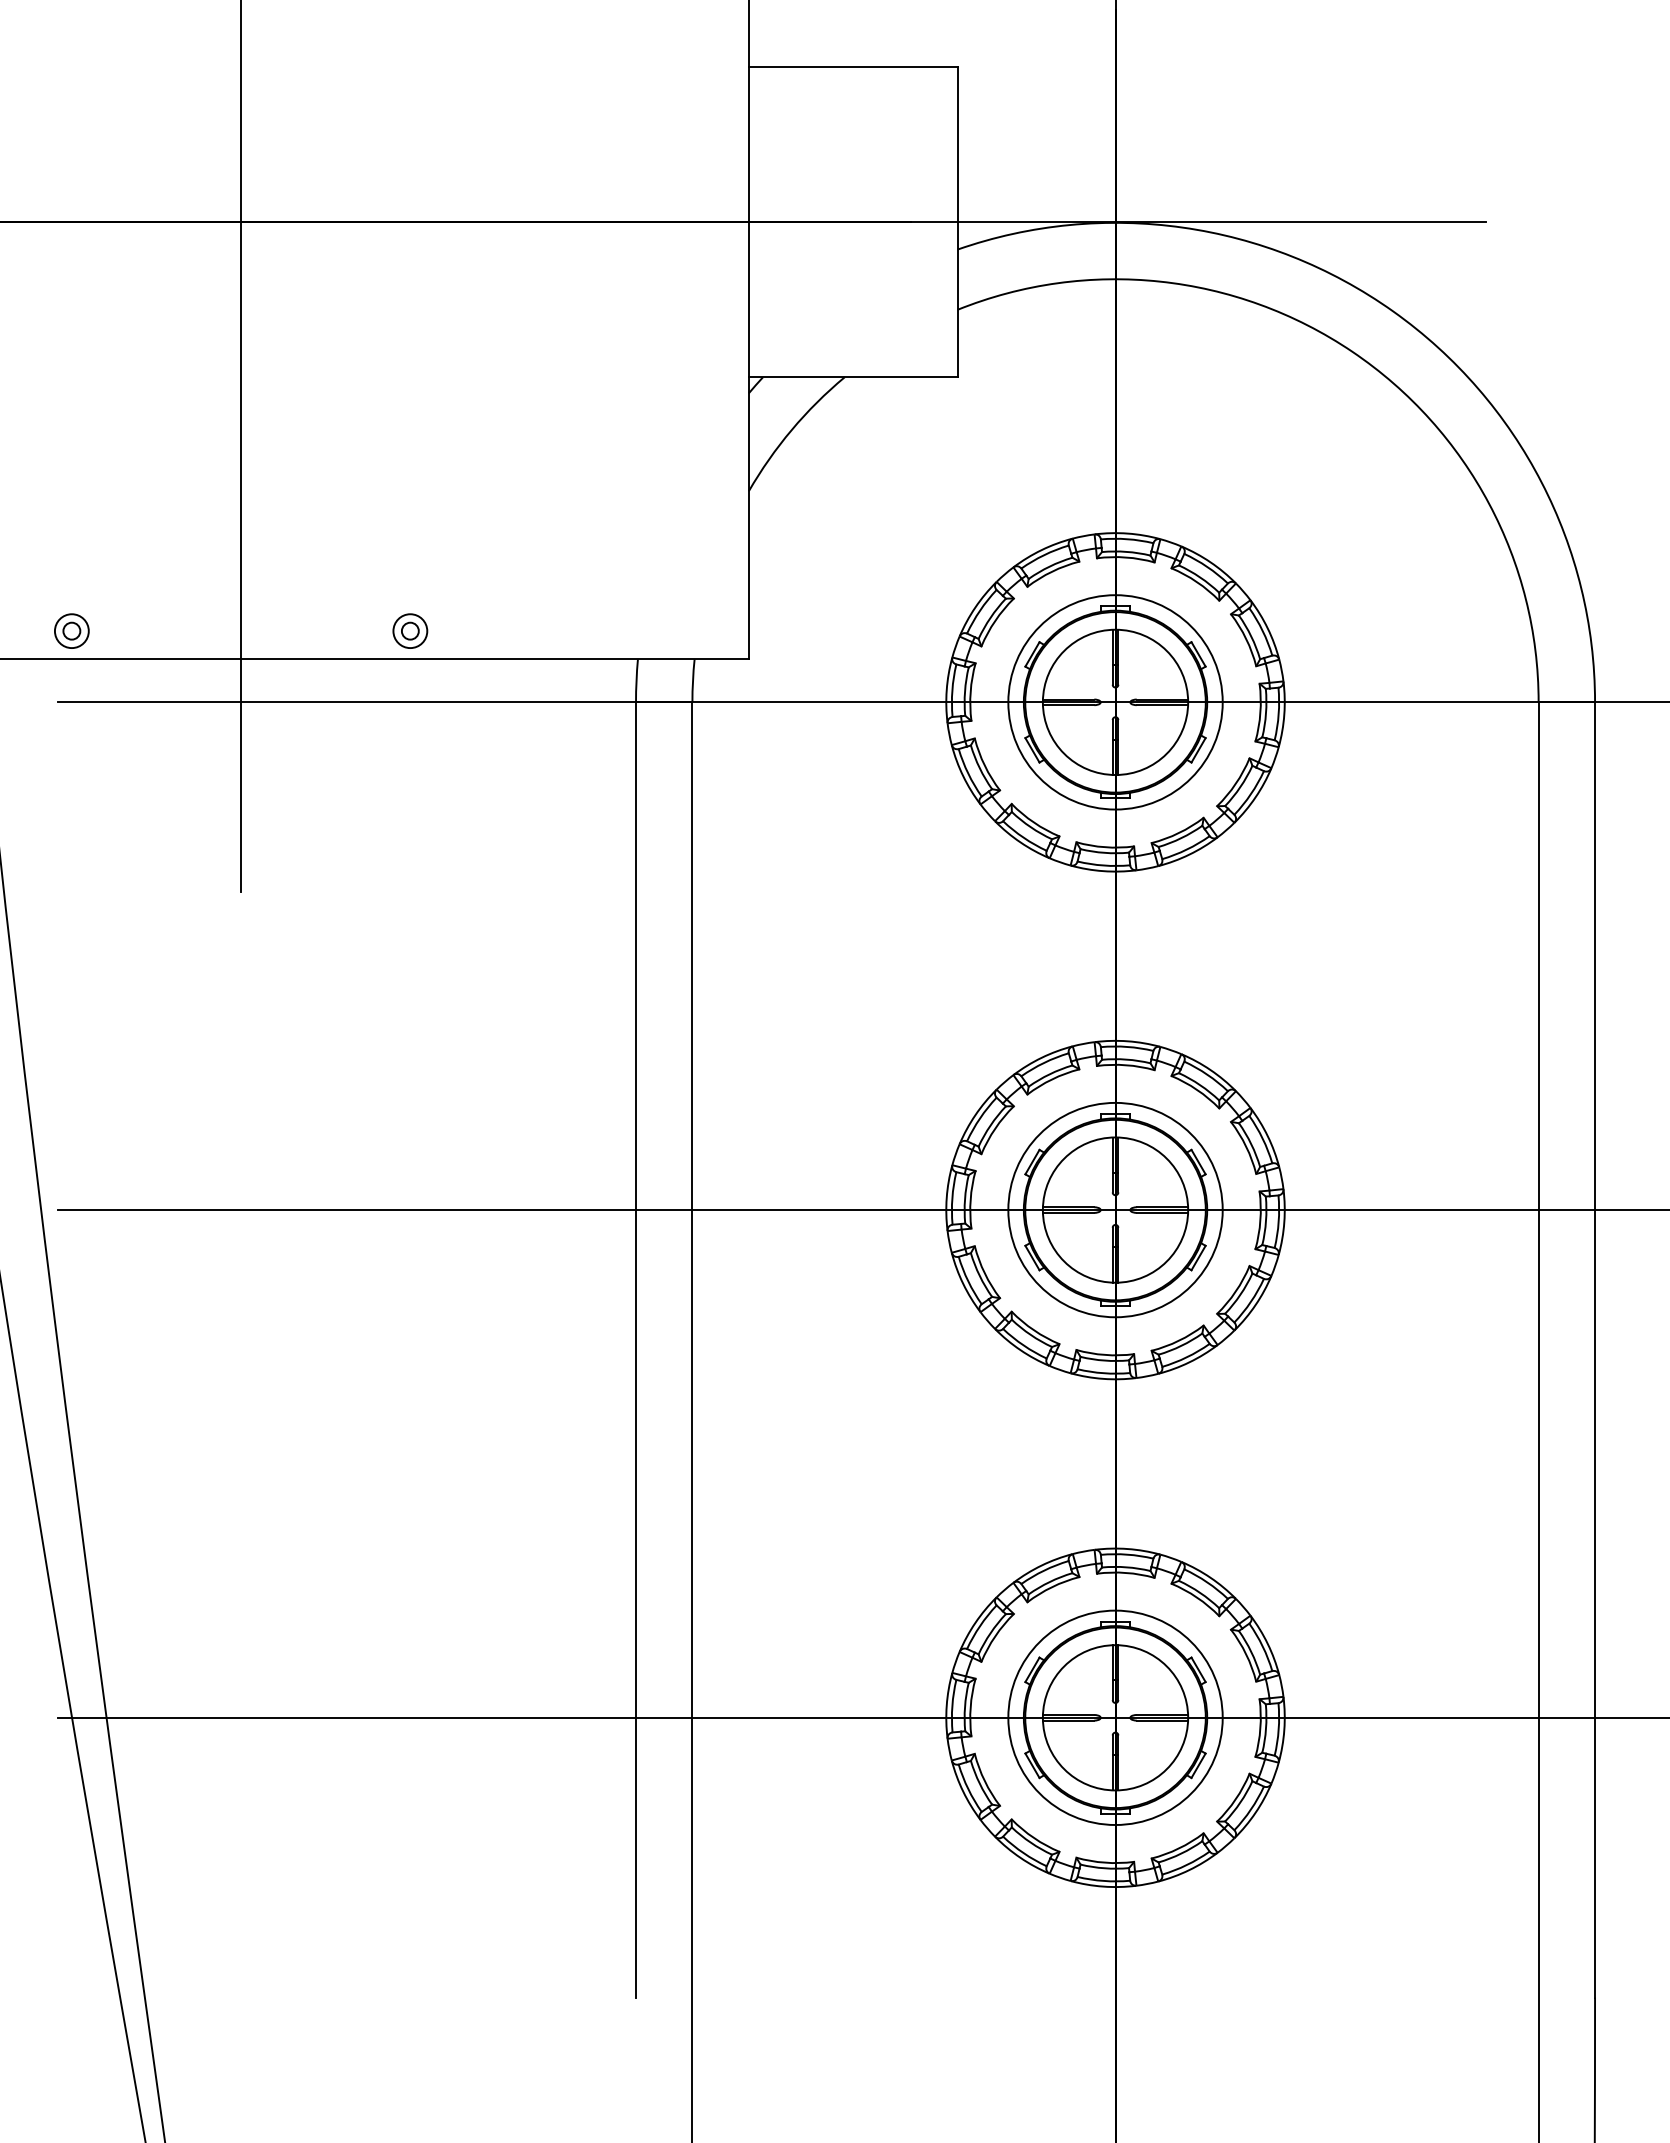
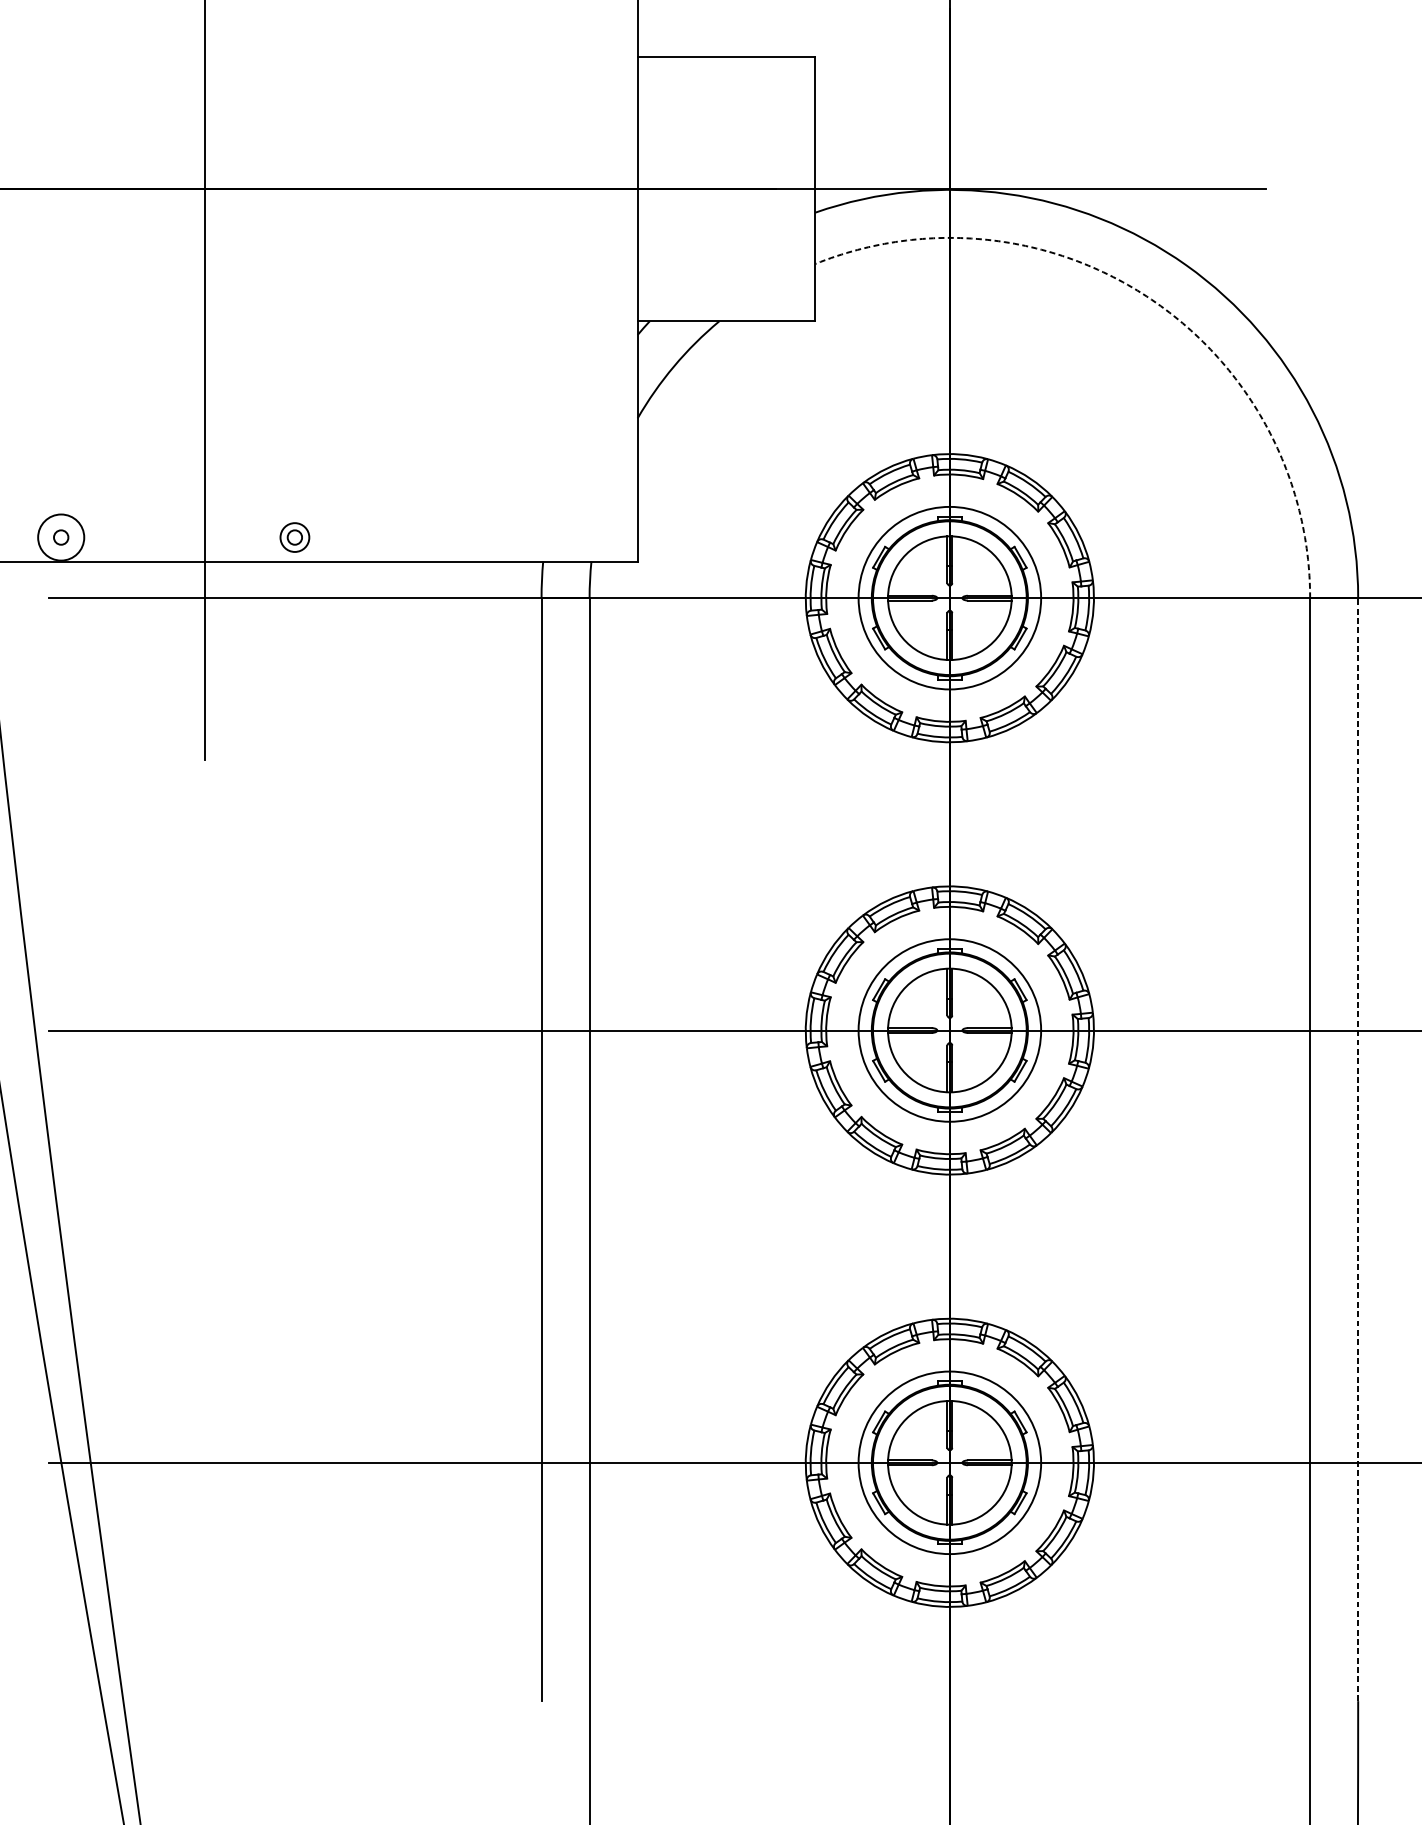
arc: (1352, 351) -> (1151, 299), solid -> dashed
part: (410, 630) -> (295, 536), moved
circle: (71, 631) -> (60, 537), size x1.6
line: (1595, 1350) -> (1358, 1150), solid -> dashed

